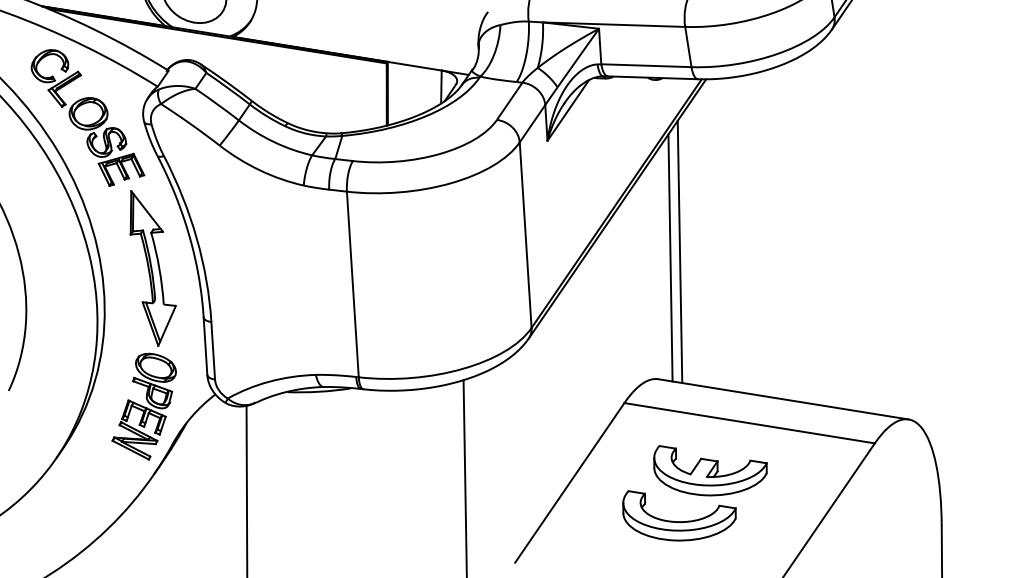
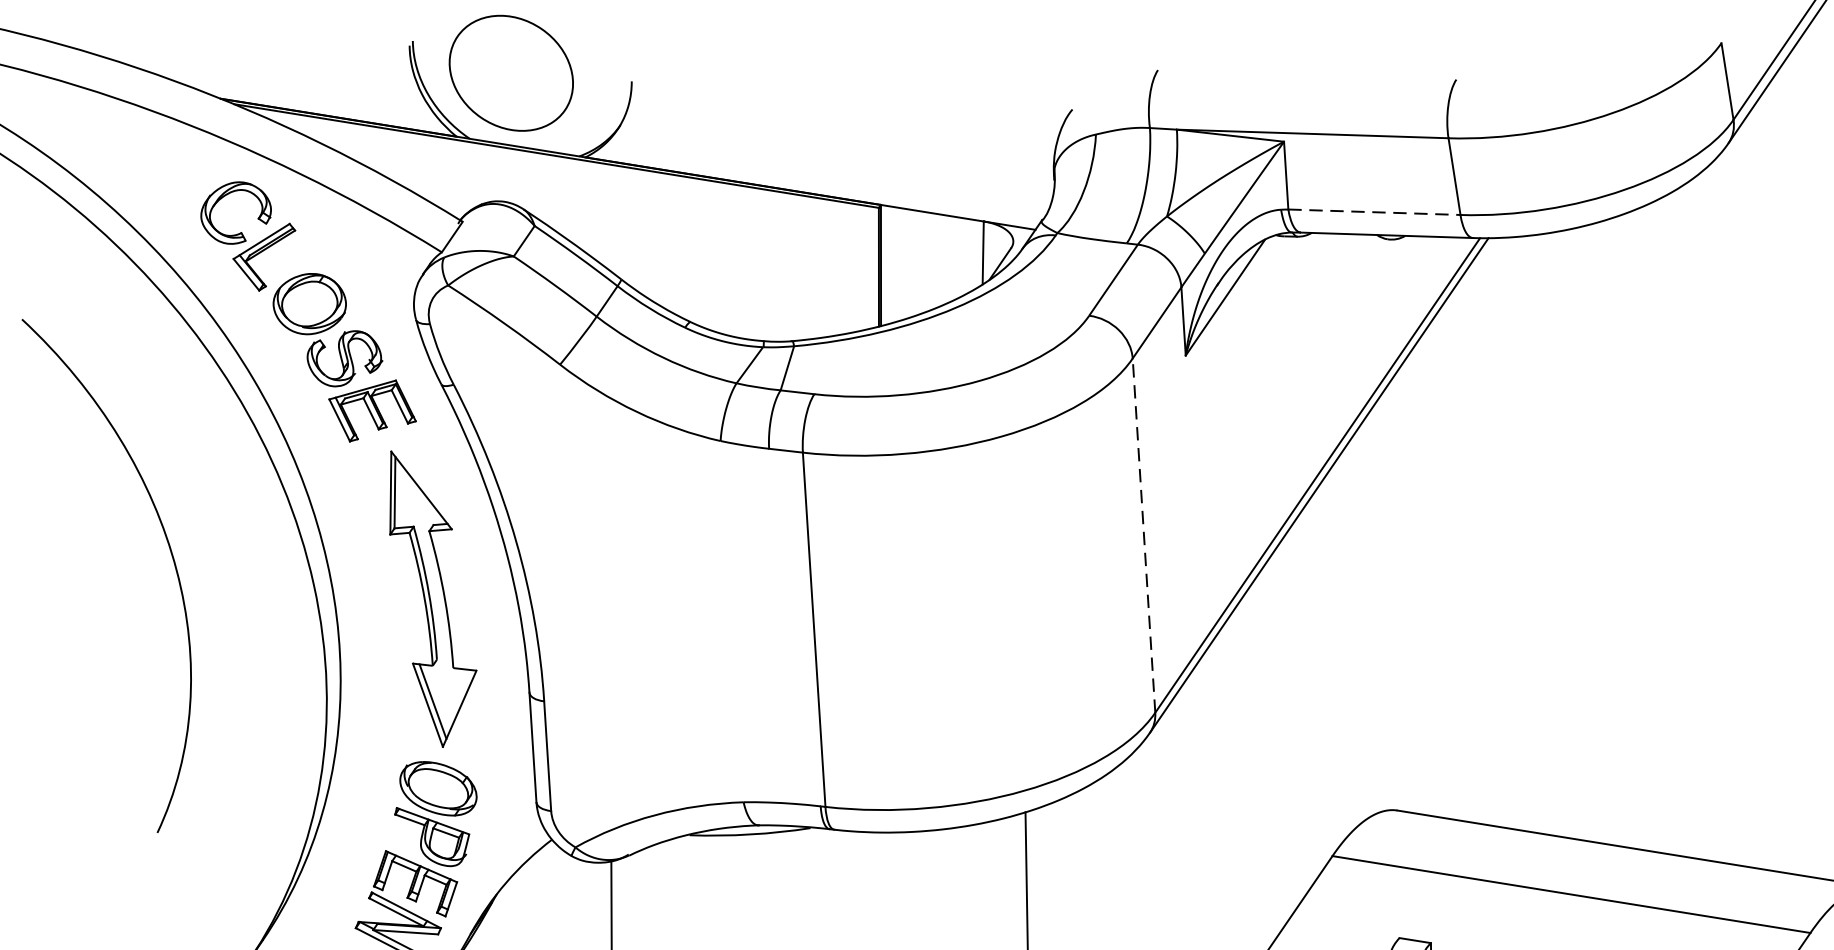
line: (646, 65) -> (1374, 211), solid -> dashed
line: (525, 234) -> (1143, 534), solid -> dashed
line: (679, 251) -> (1437, 566), removed
line: (670, 257) -> (1420, 578), removed

